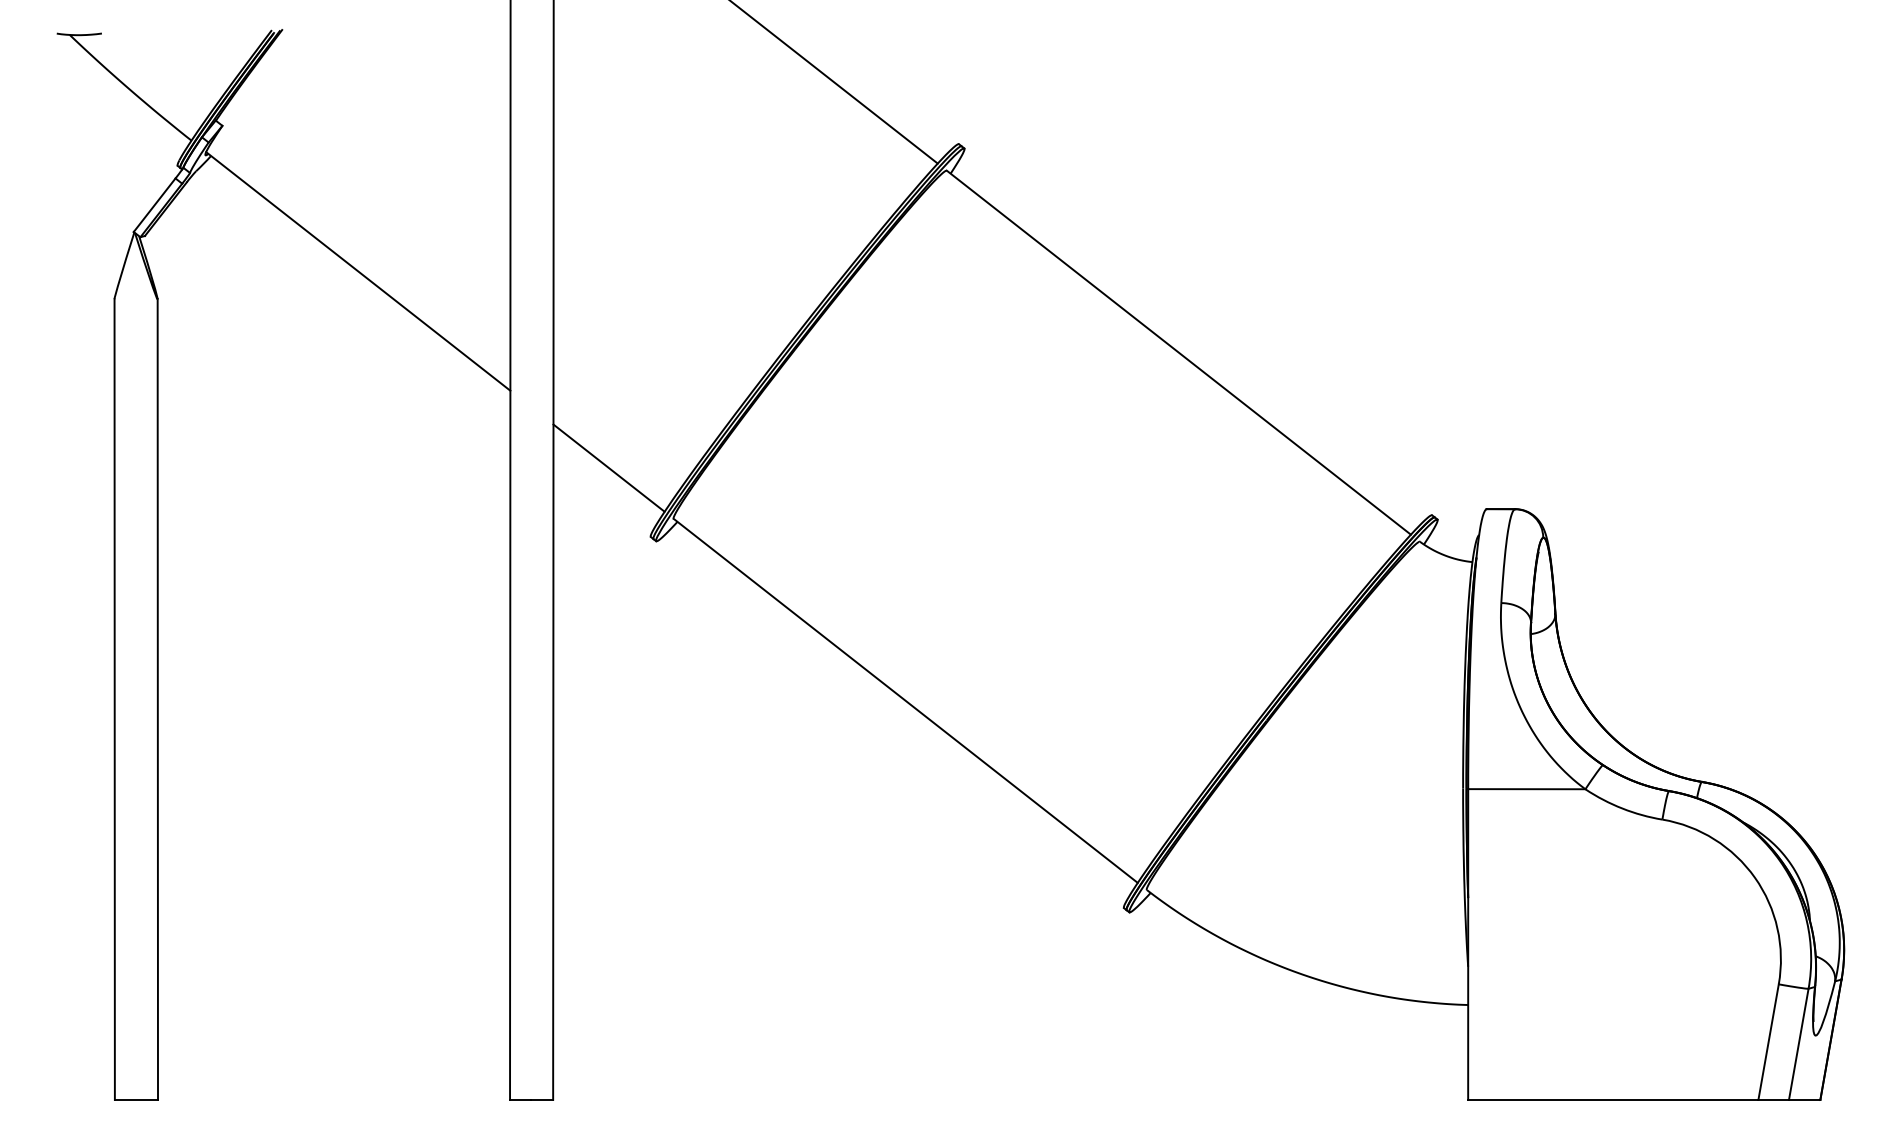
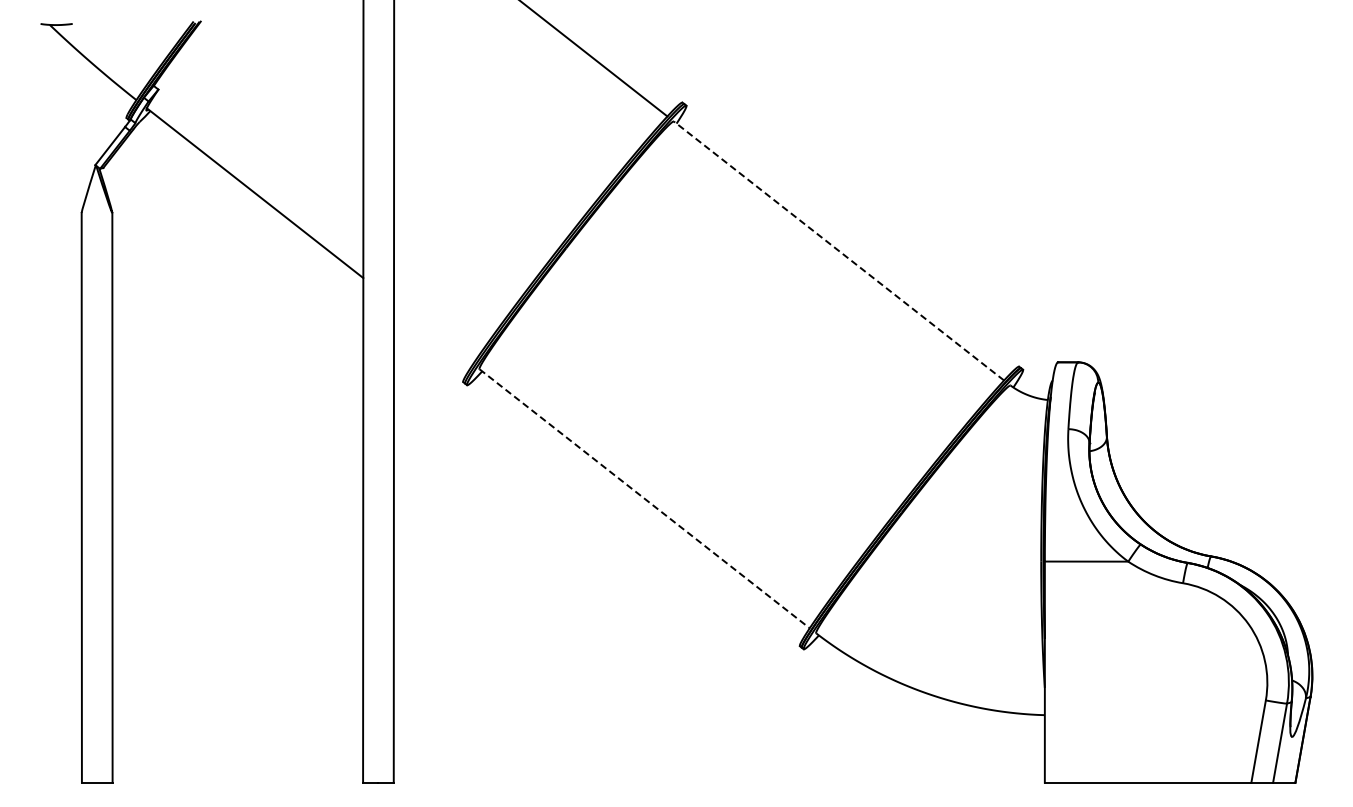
line: (1179, 353) -> (839, 251), solid -> dashed
line: (608, 468) -> (433, 333), removed
line: (905, 700) -> (644, 498), solid -> dashed

